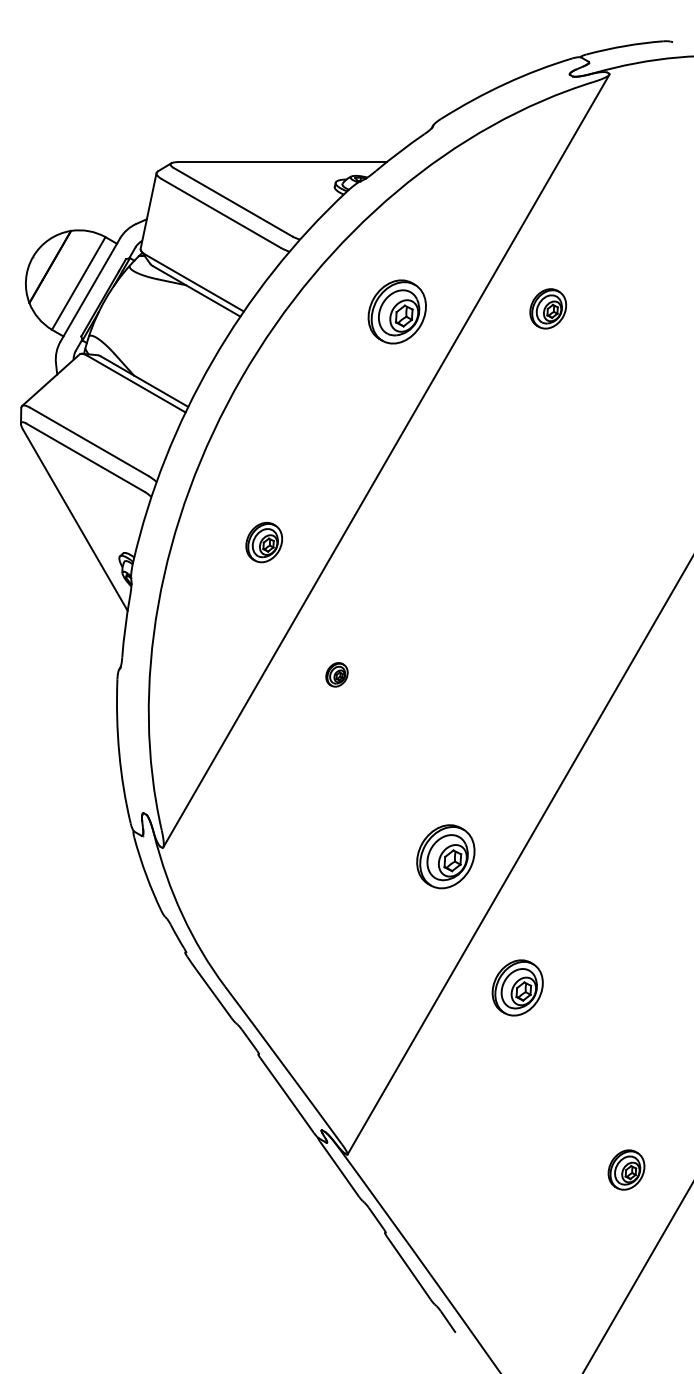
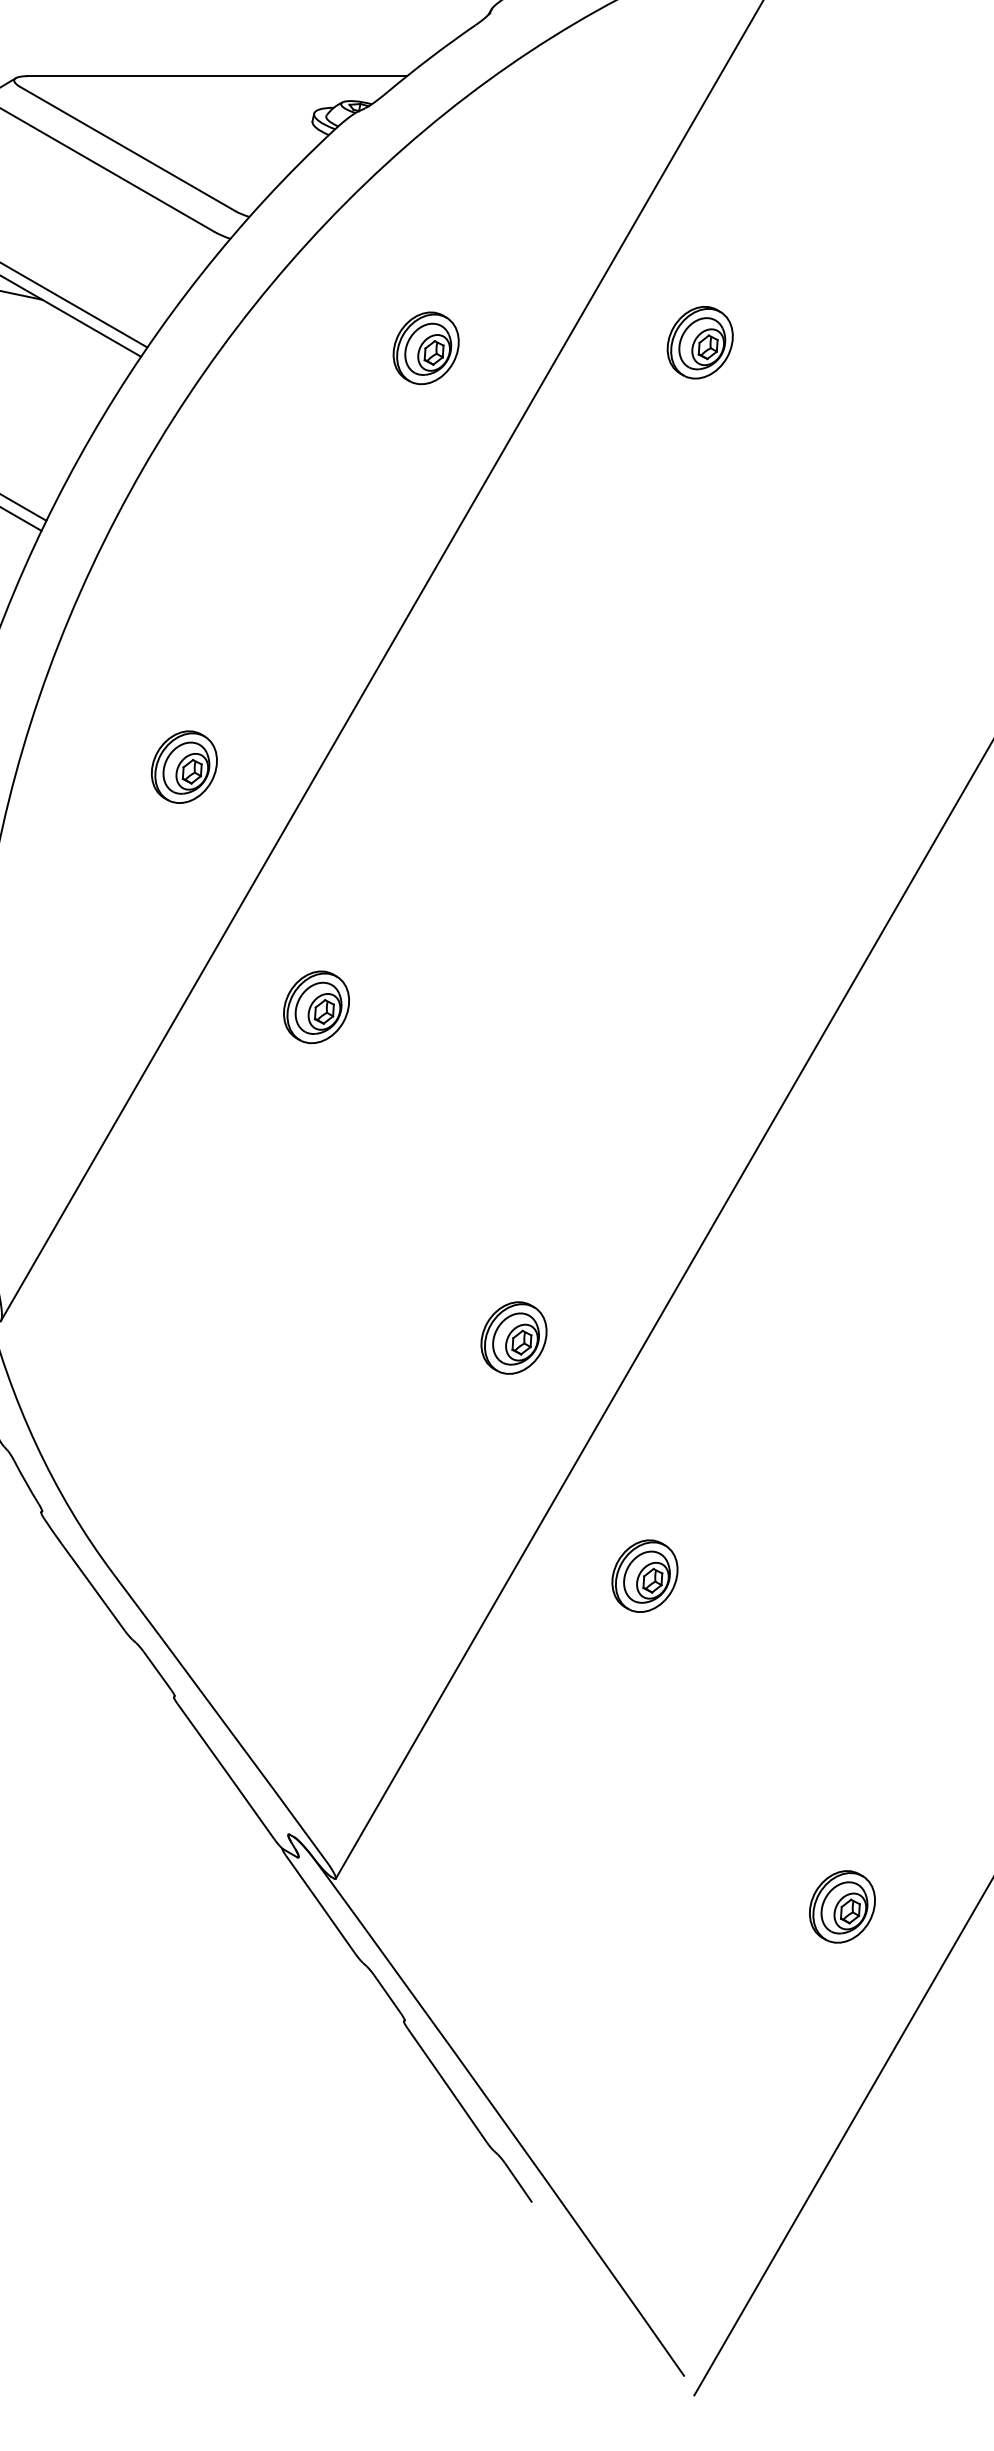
part: (397, 311) -> (426, 347), size x0.62
part: (336, 674) -> (315, 1006), size x1.67
part: (445, 856) -> (513, 1337), size x0.62
part: (517, 987) -> (644, 1575), size x0.71

